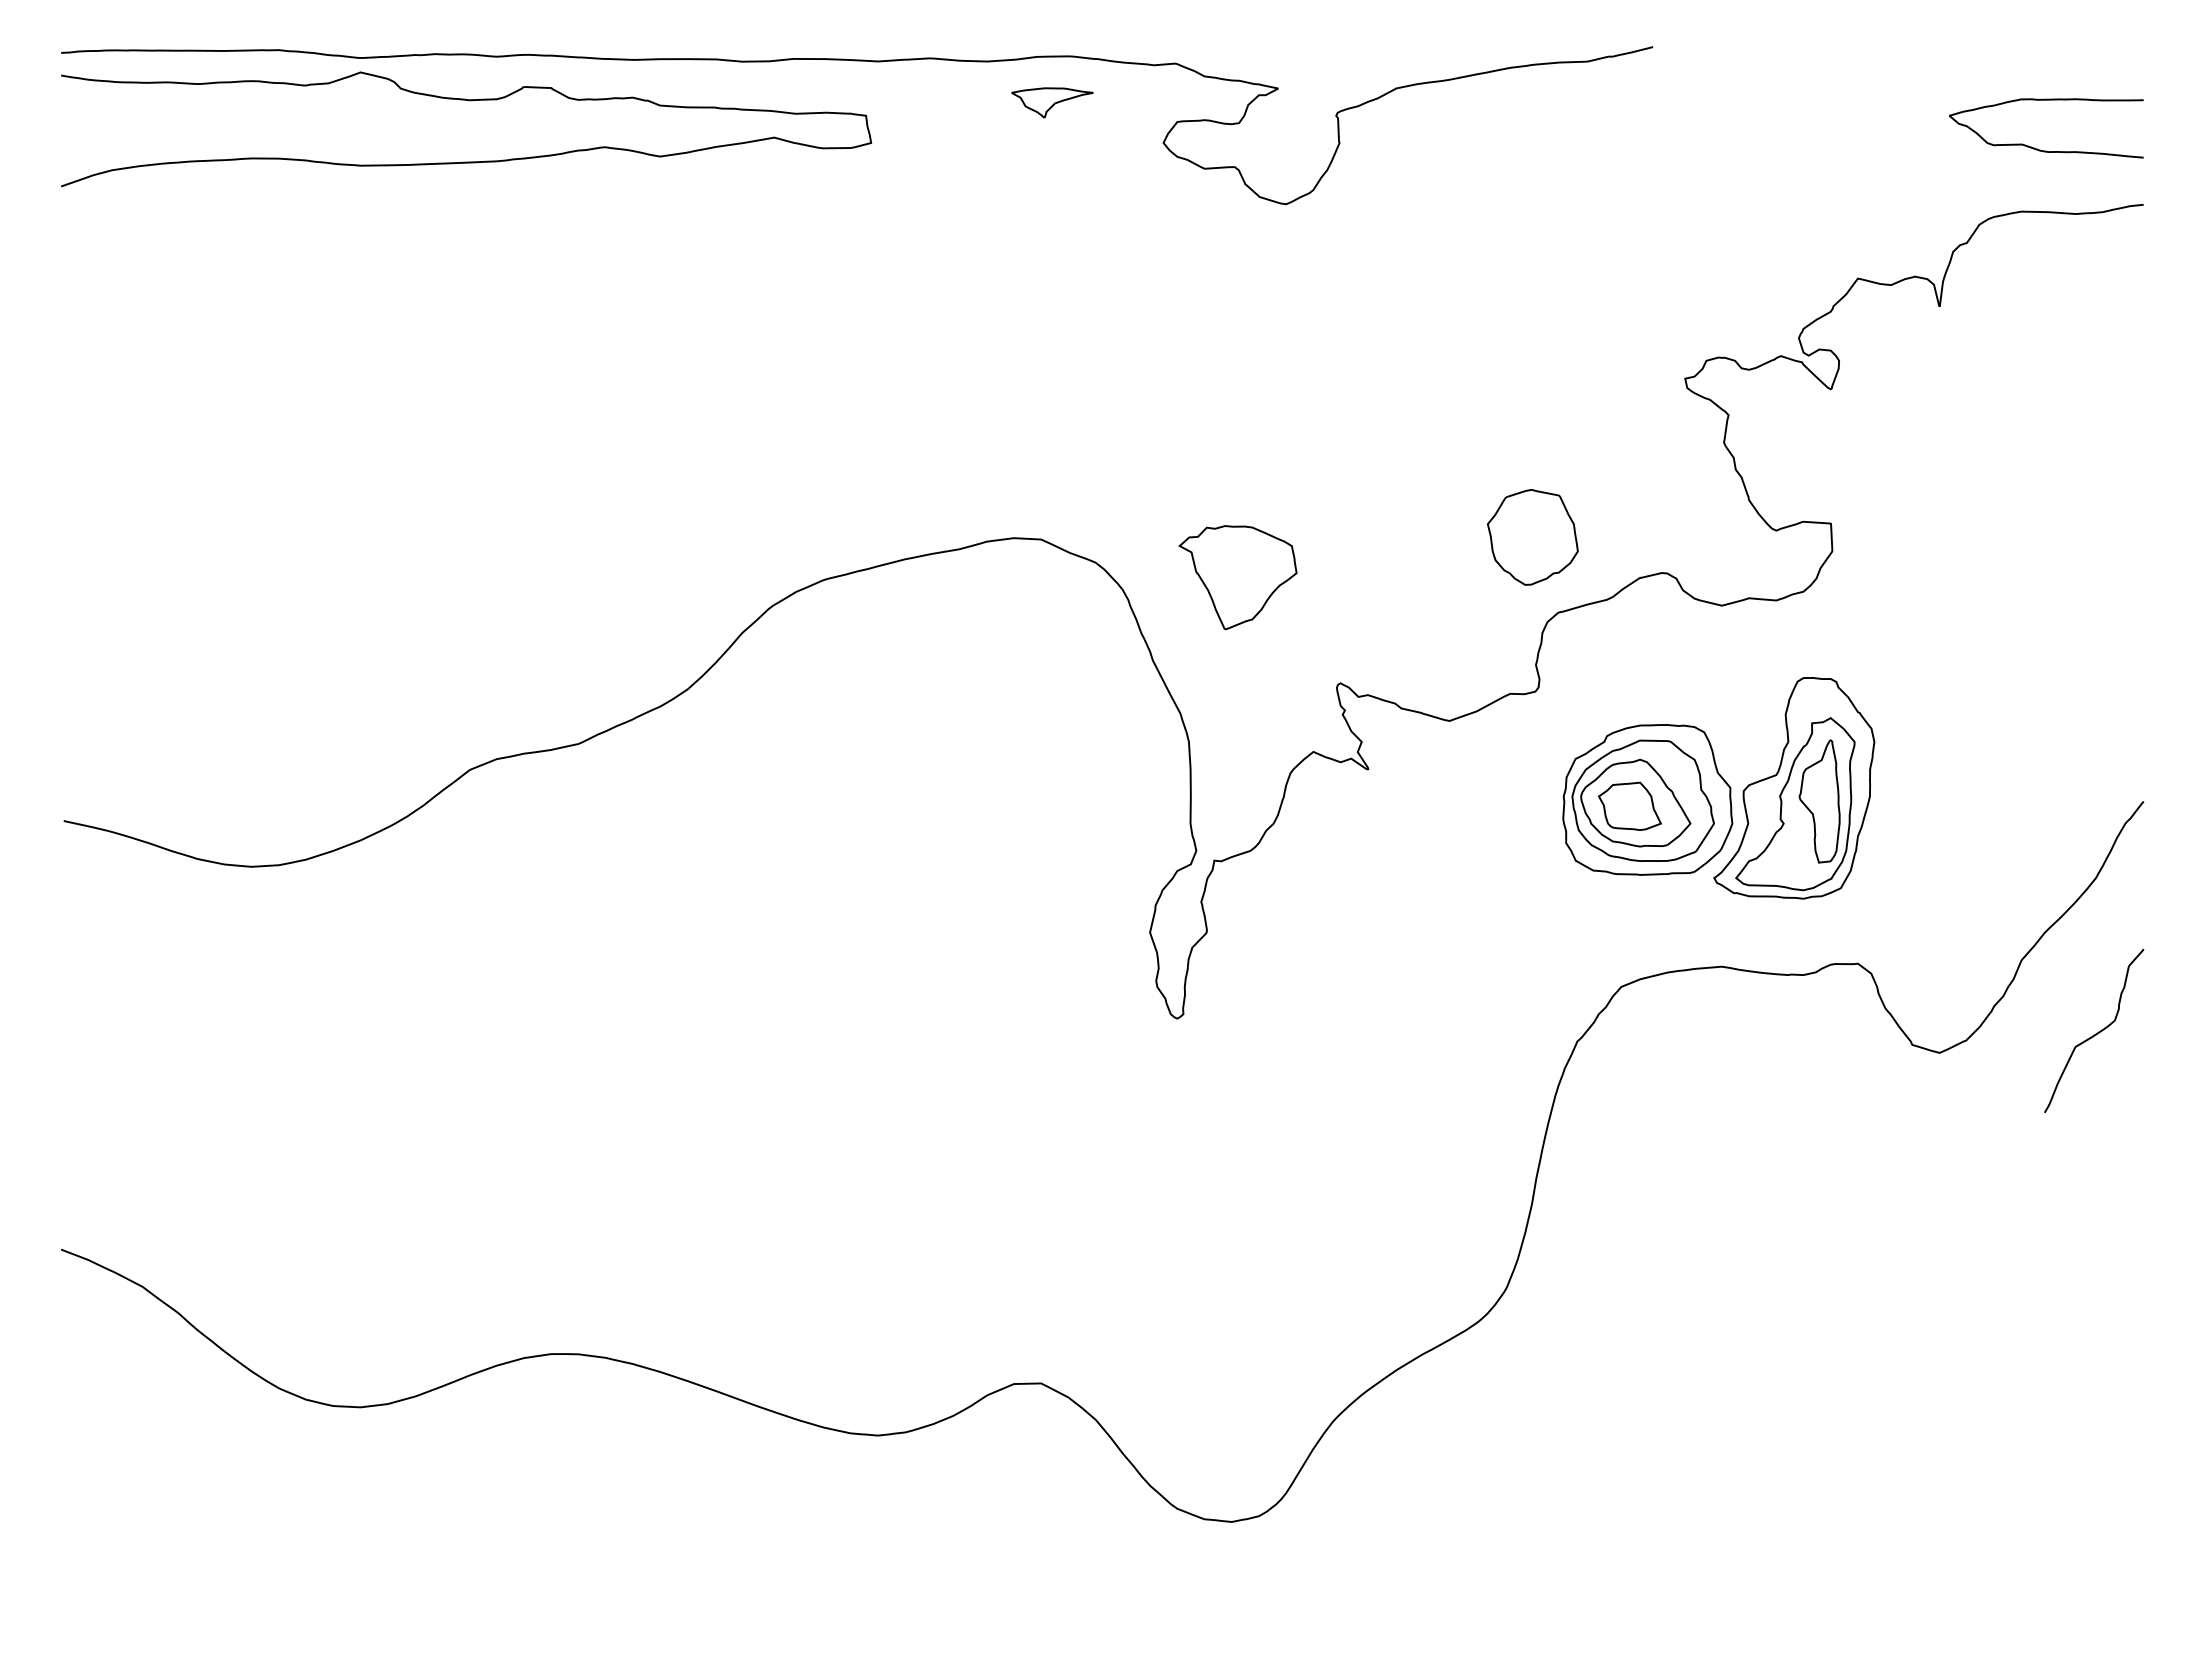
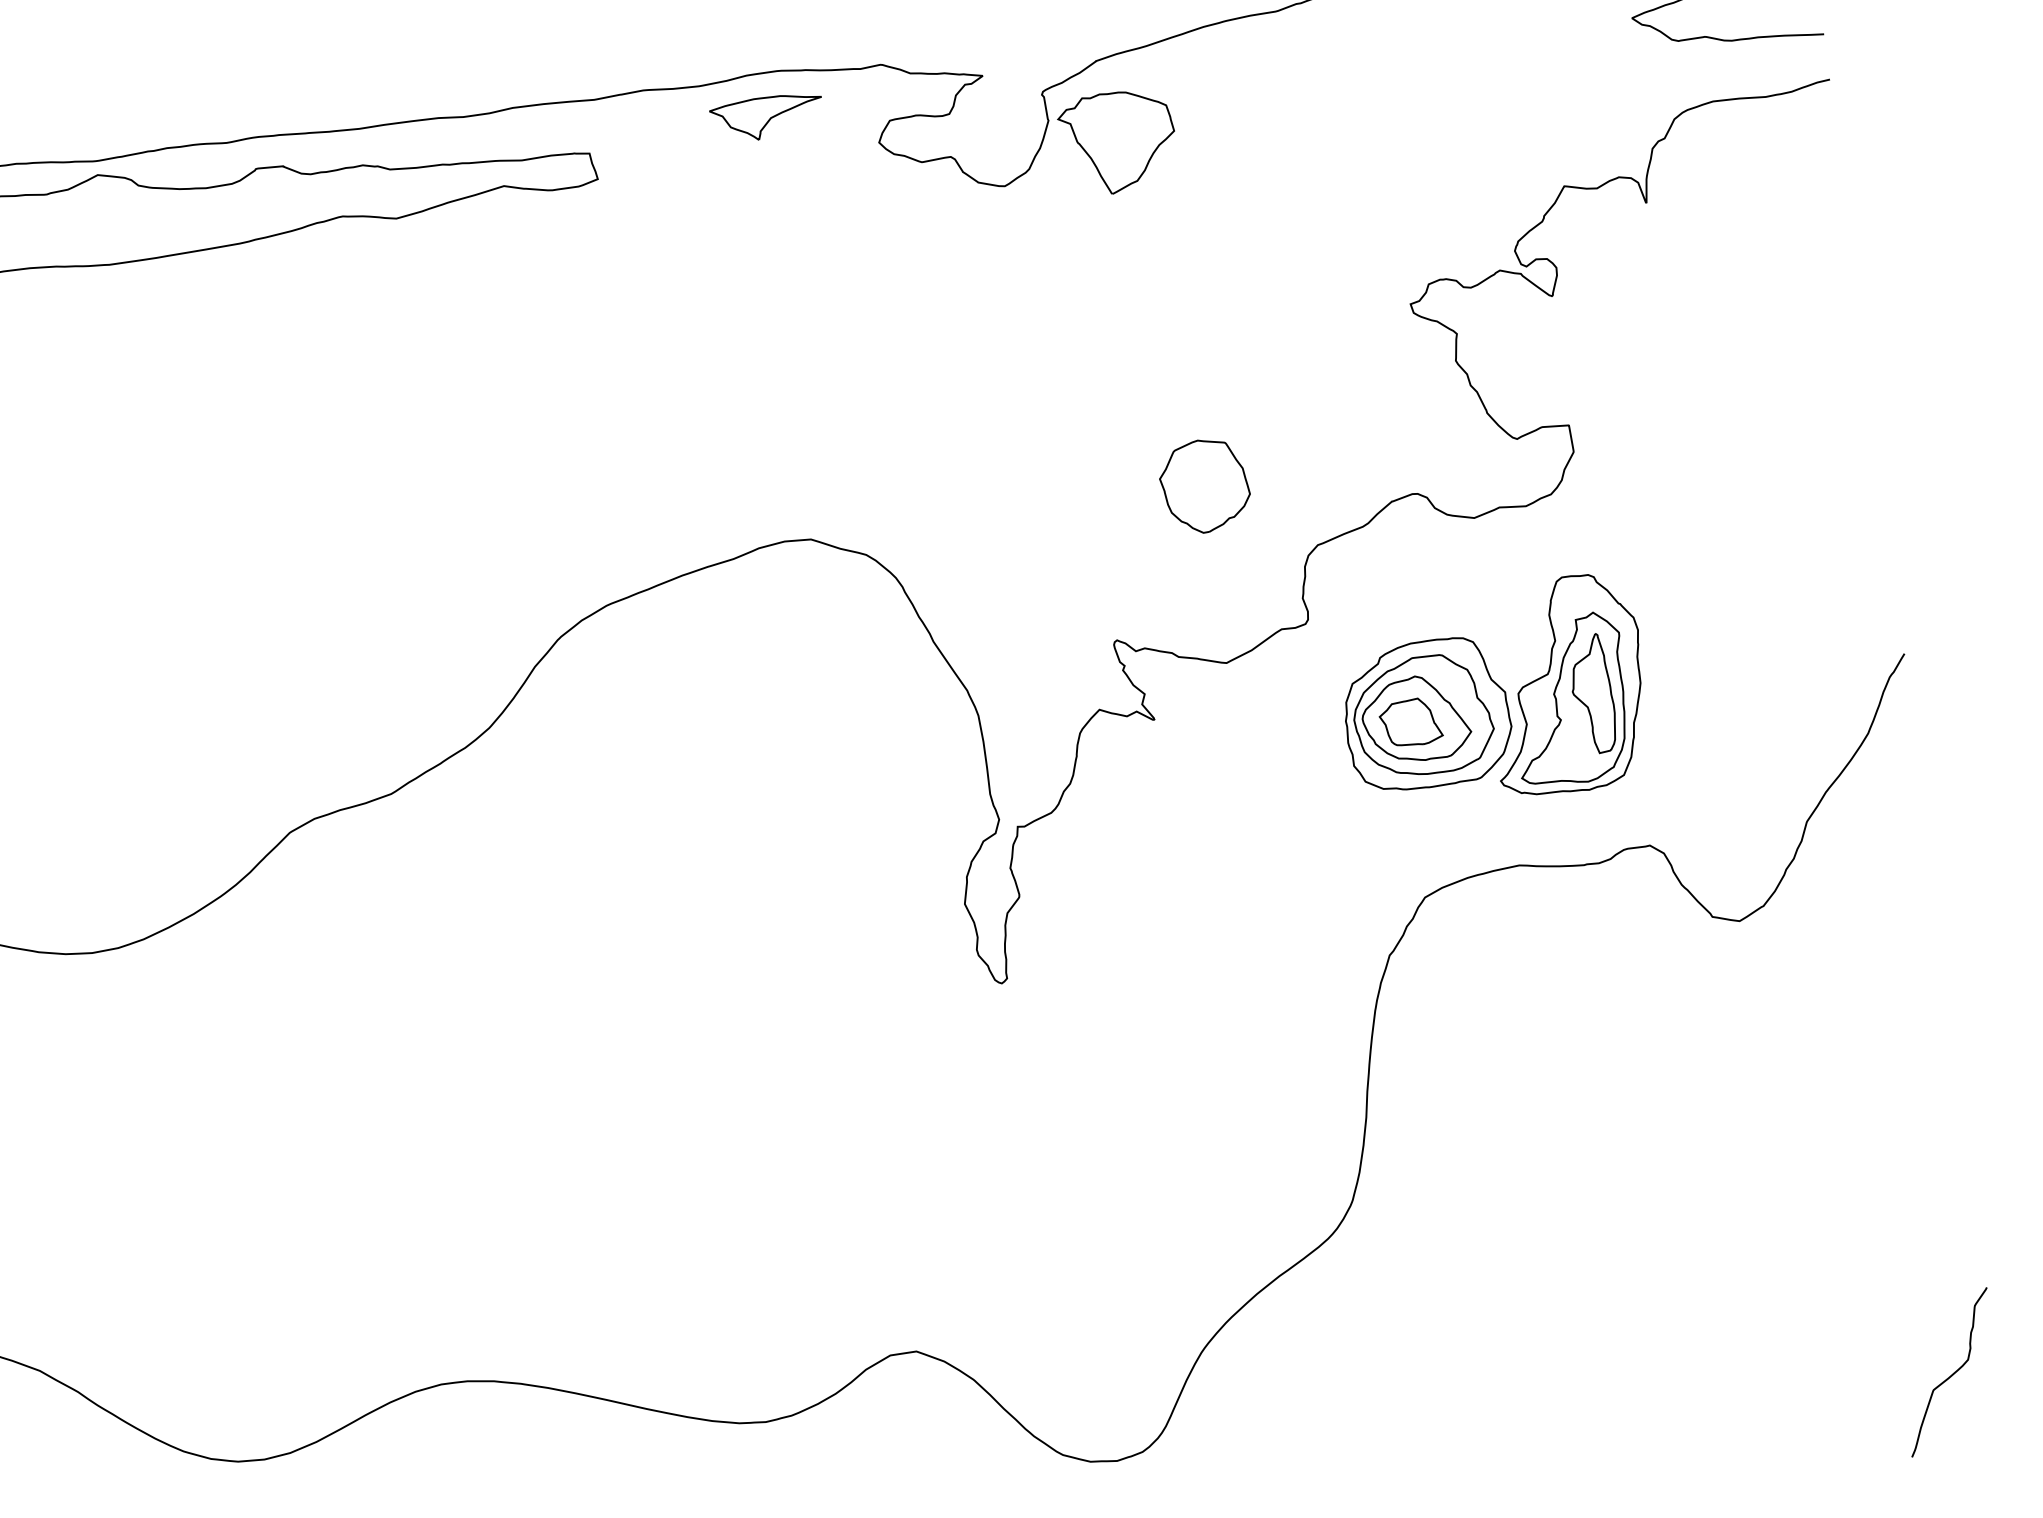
part: (1052, 102) -> (767, 117), size x1.43
part: (1532, 537) -> (1204, 486), moved
part: (1237, 577) -> (1117, 142), moved
curve: (2095, 1033) -> (1951, 1374), moved

